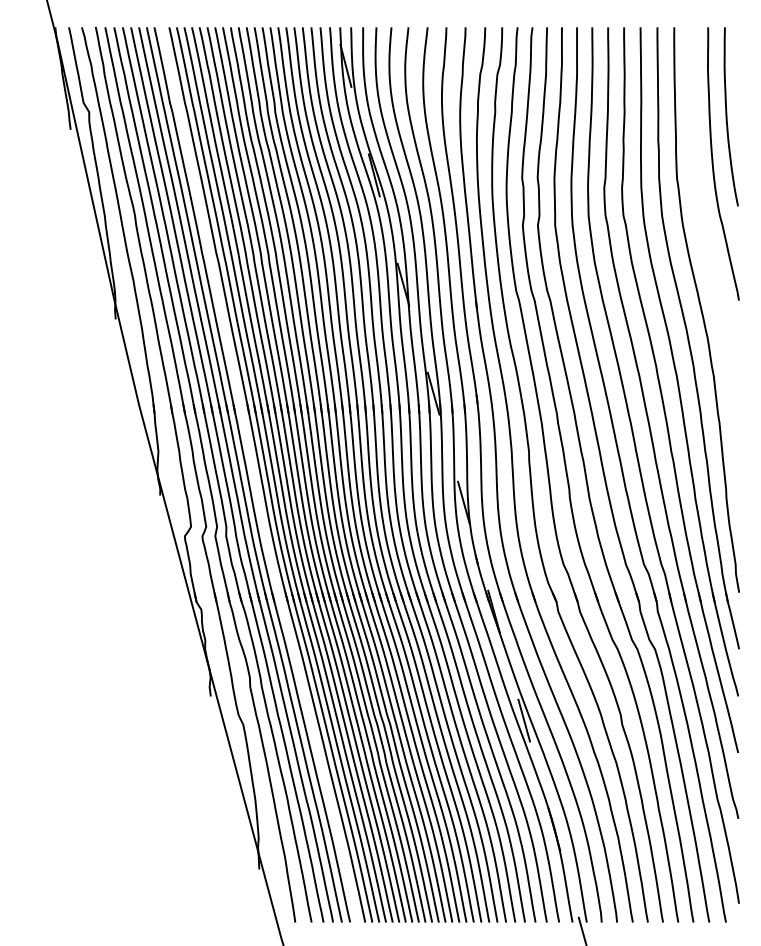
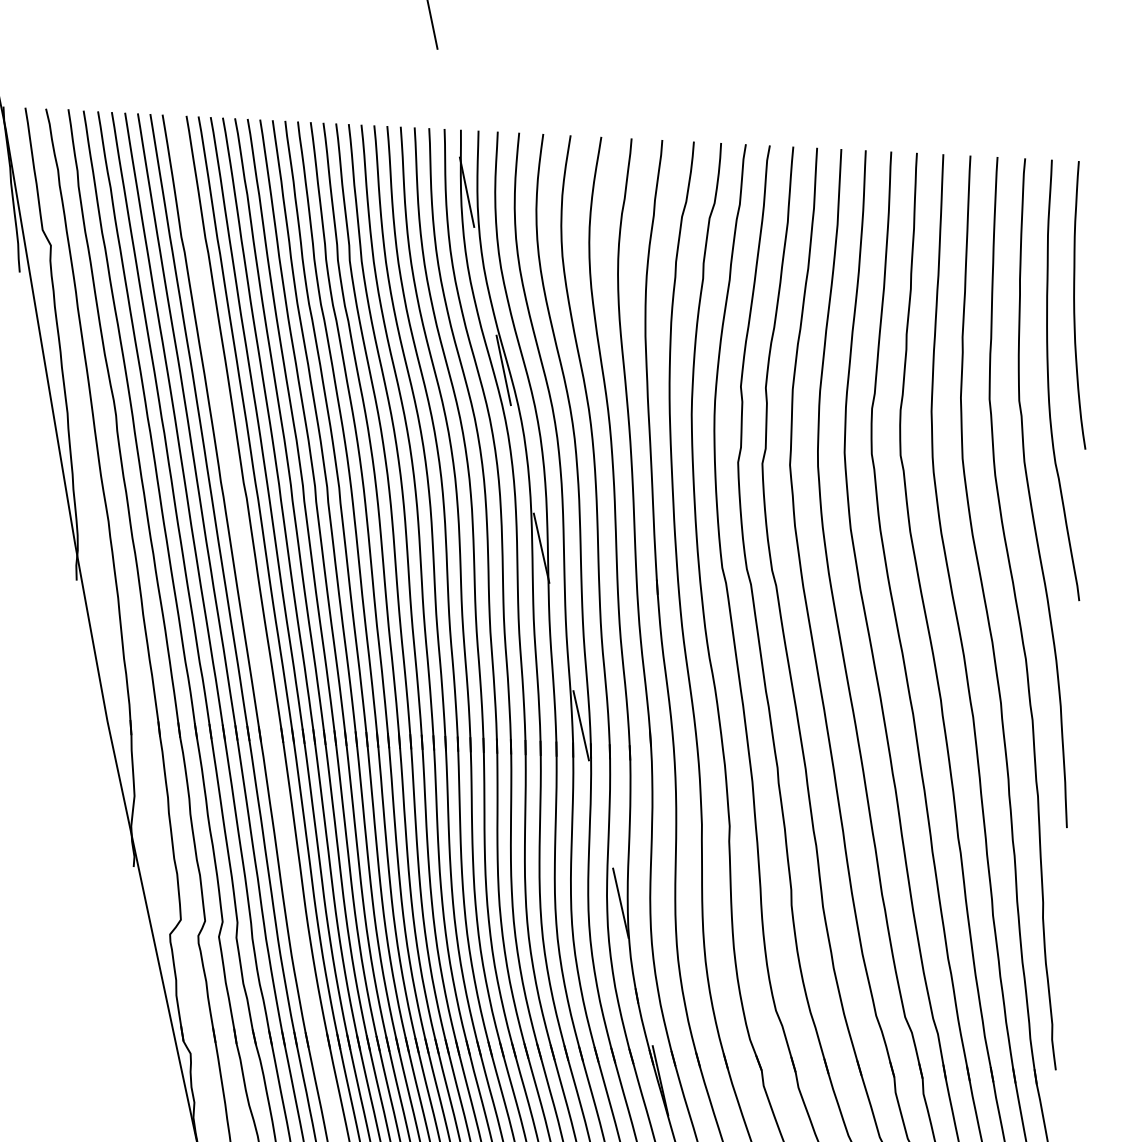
curve: (706, 238) -> (1032, 498), added

